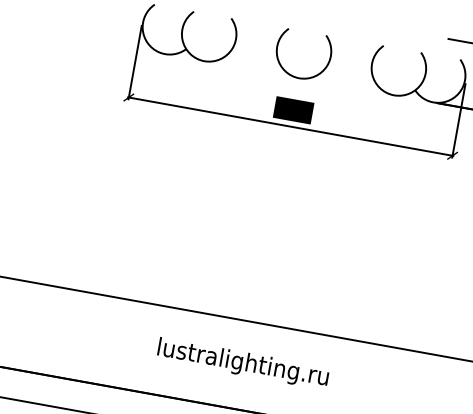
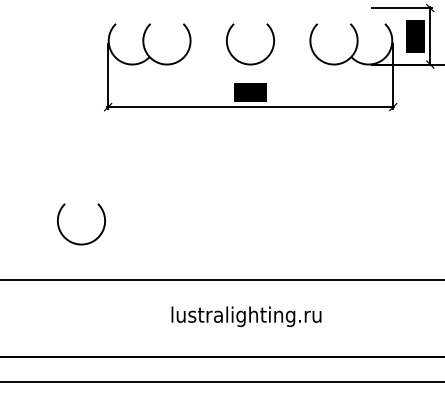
arc: (64, 244) -> (75, 242), added

